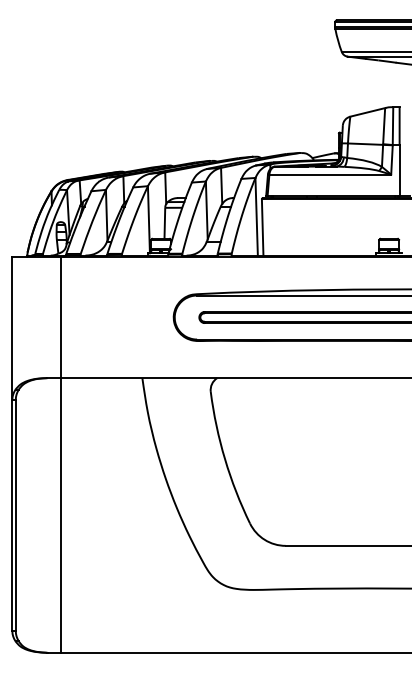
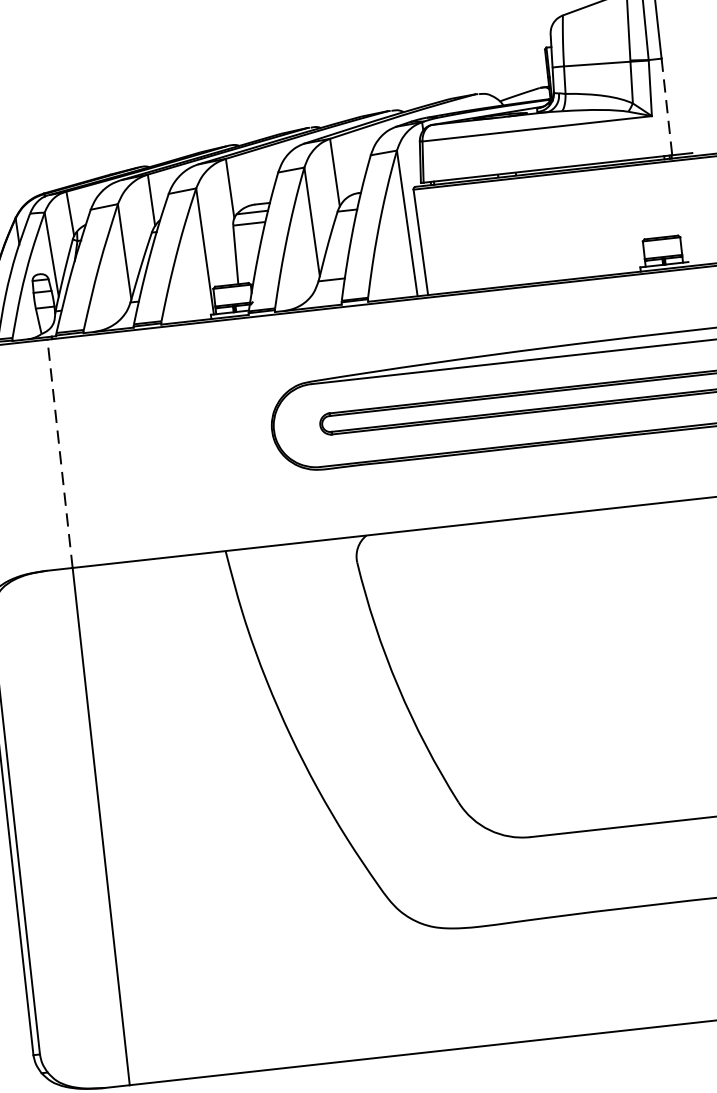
line: (399, 170) -> (666, 106), solid -> dashed
line: (61, 317) -> (60, 453), solid -> dashed

